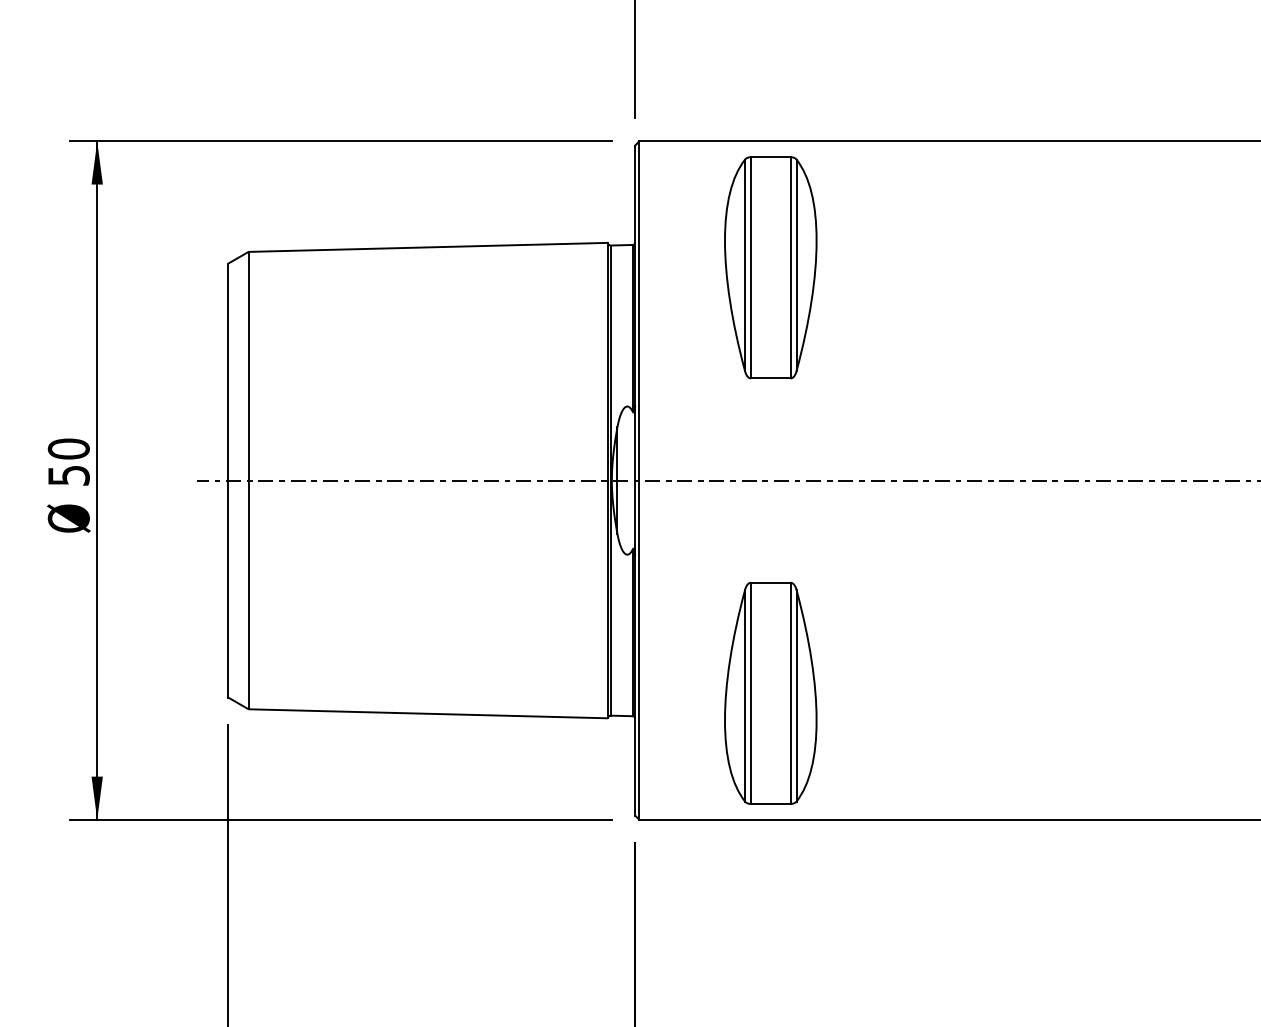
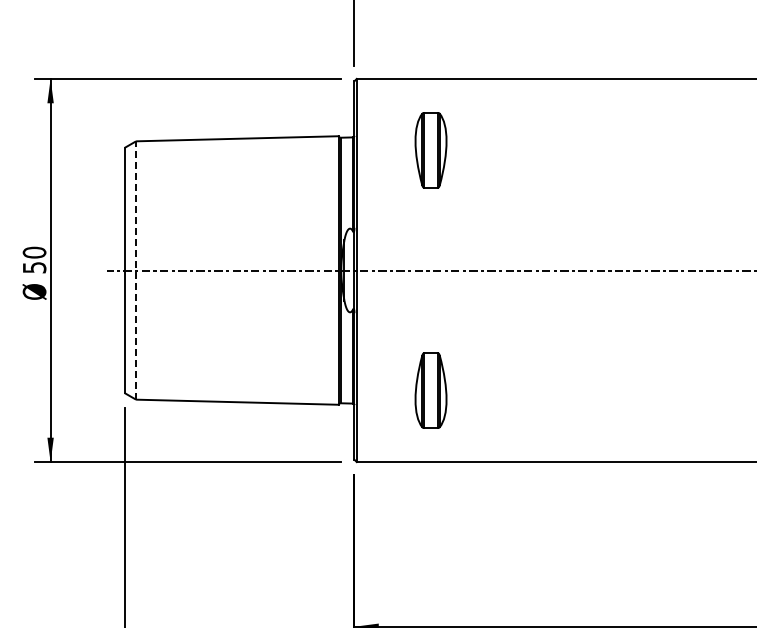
part: (769, 268) -> (430, 150), size x0.6
line: (249, 480) -> (136, 270), solid -> dashed
part: (769, 693) -> (430, 390), size x0.6

